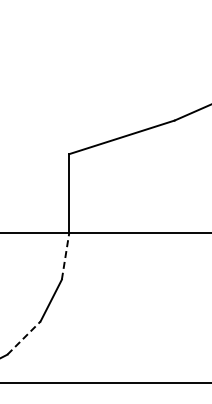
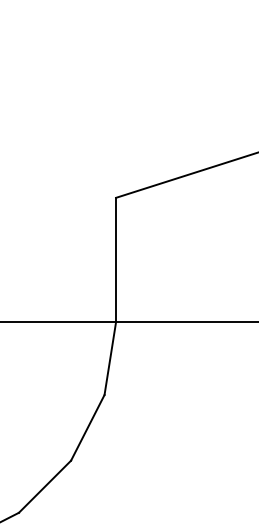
line: (65, 256) -> (110, 358), dashed -> solid
line: (24, 337) -> (45, 485), dashed -> solid

